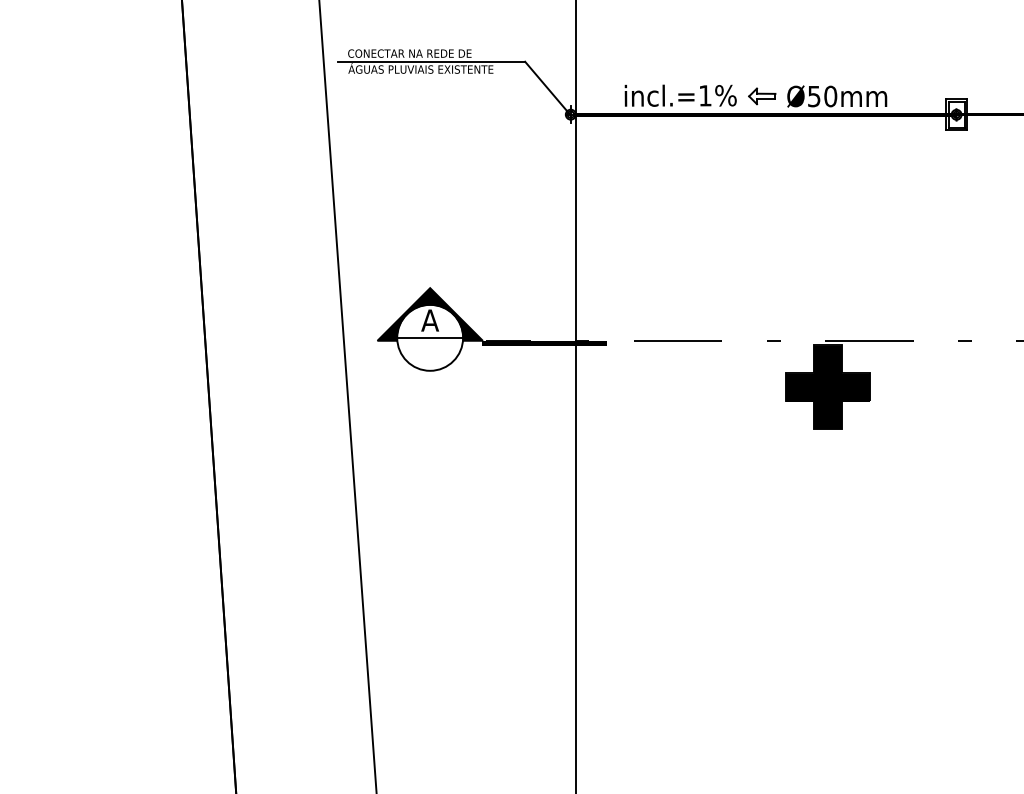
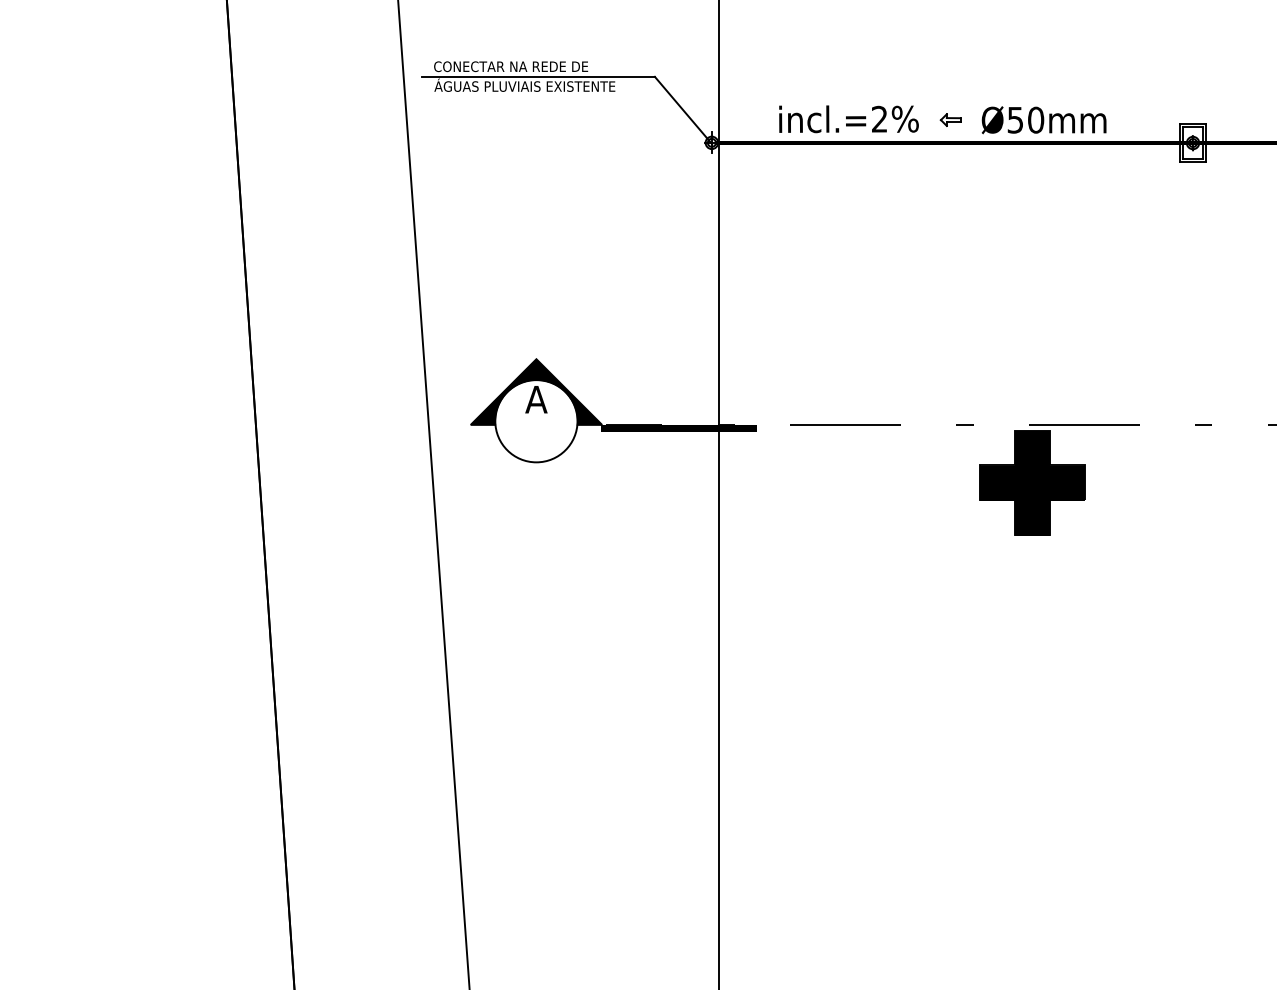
text: (705, 95) -> (879, 118), incl.=1%%% -> incl.=2%%%
part: (762, 96) -> (950, 120), size x0.6
line: (430, 337) -> (536, 420), removed

